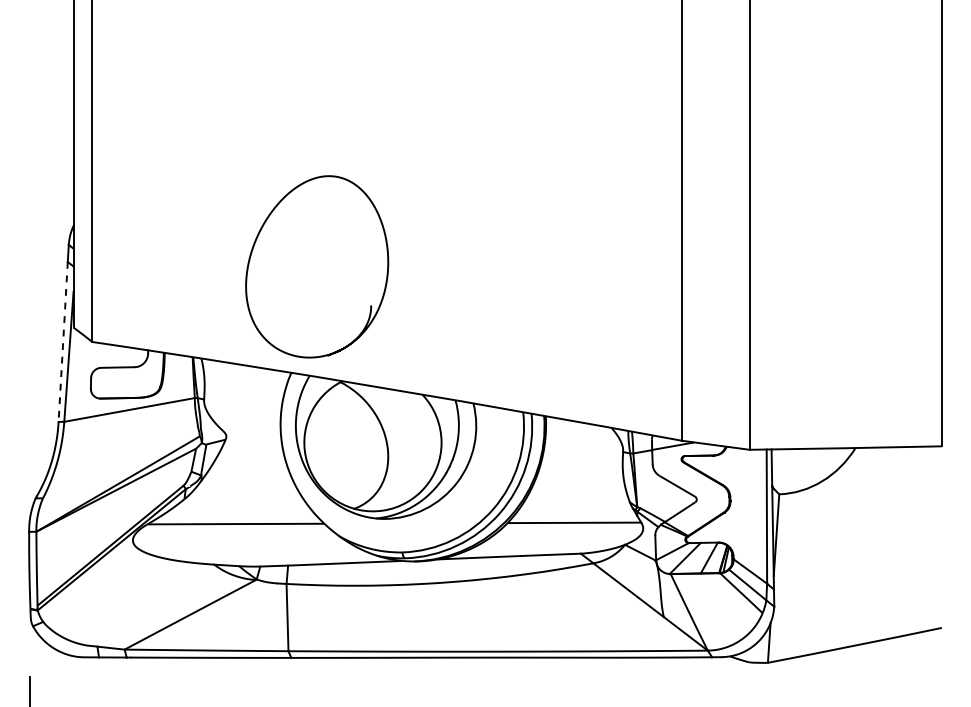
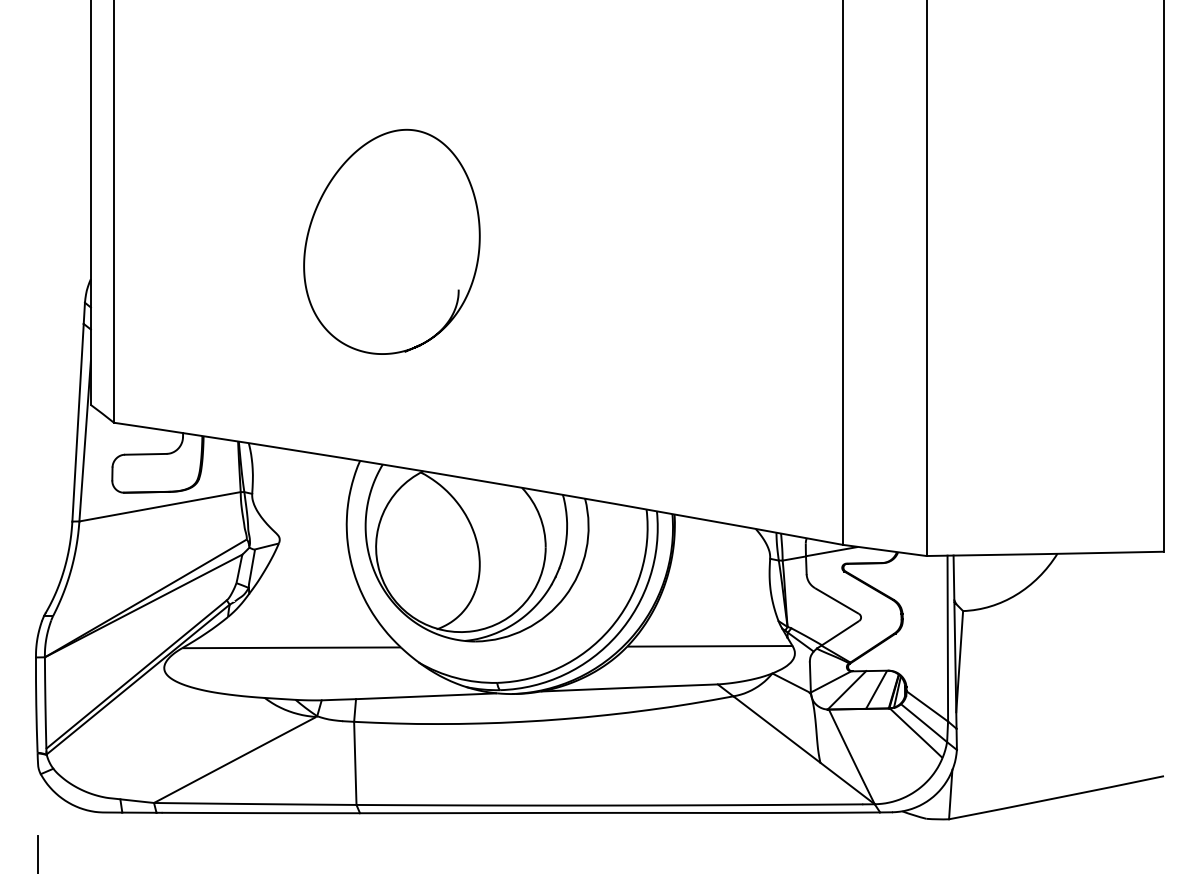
curve: (256, 242) -> (316, 211), moved
line: (63, 341) -> (78, 422), dashed -> solid

